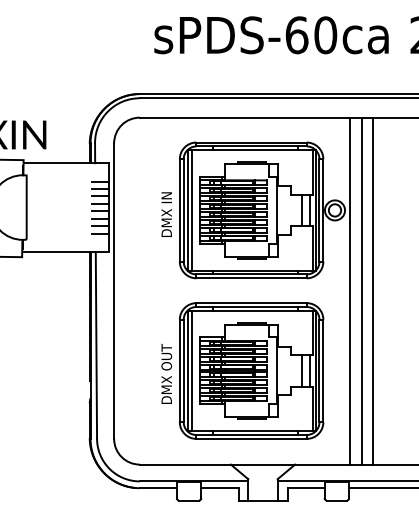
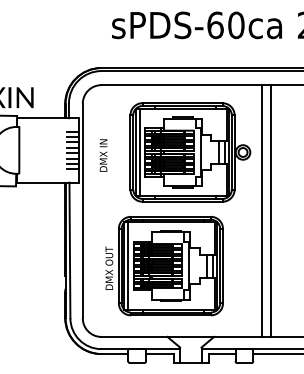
text: (166, 214) -> (103, 155), moved
line: (349, 290) -> (253, 210), removed
part: (242, 370) -> (164, 265), moved

